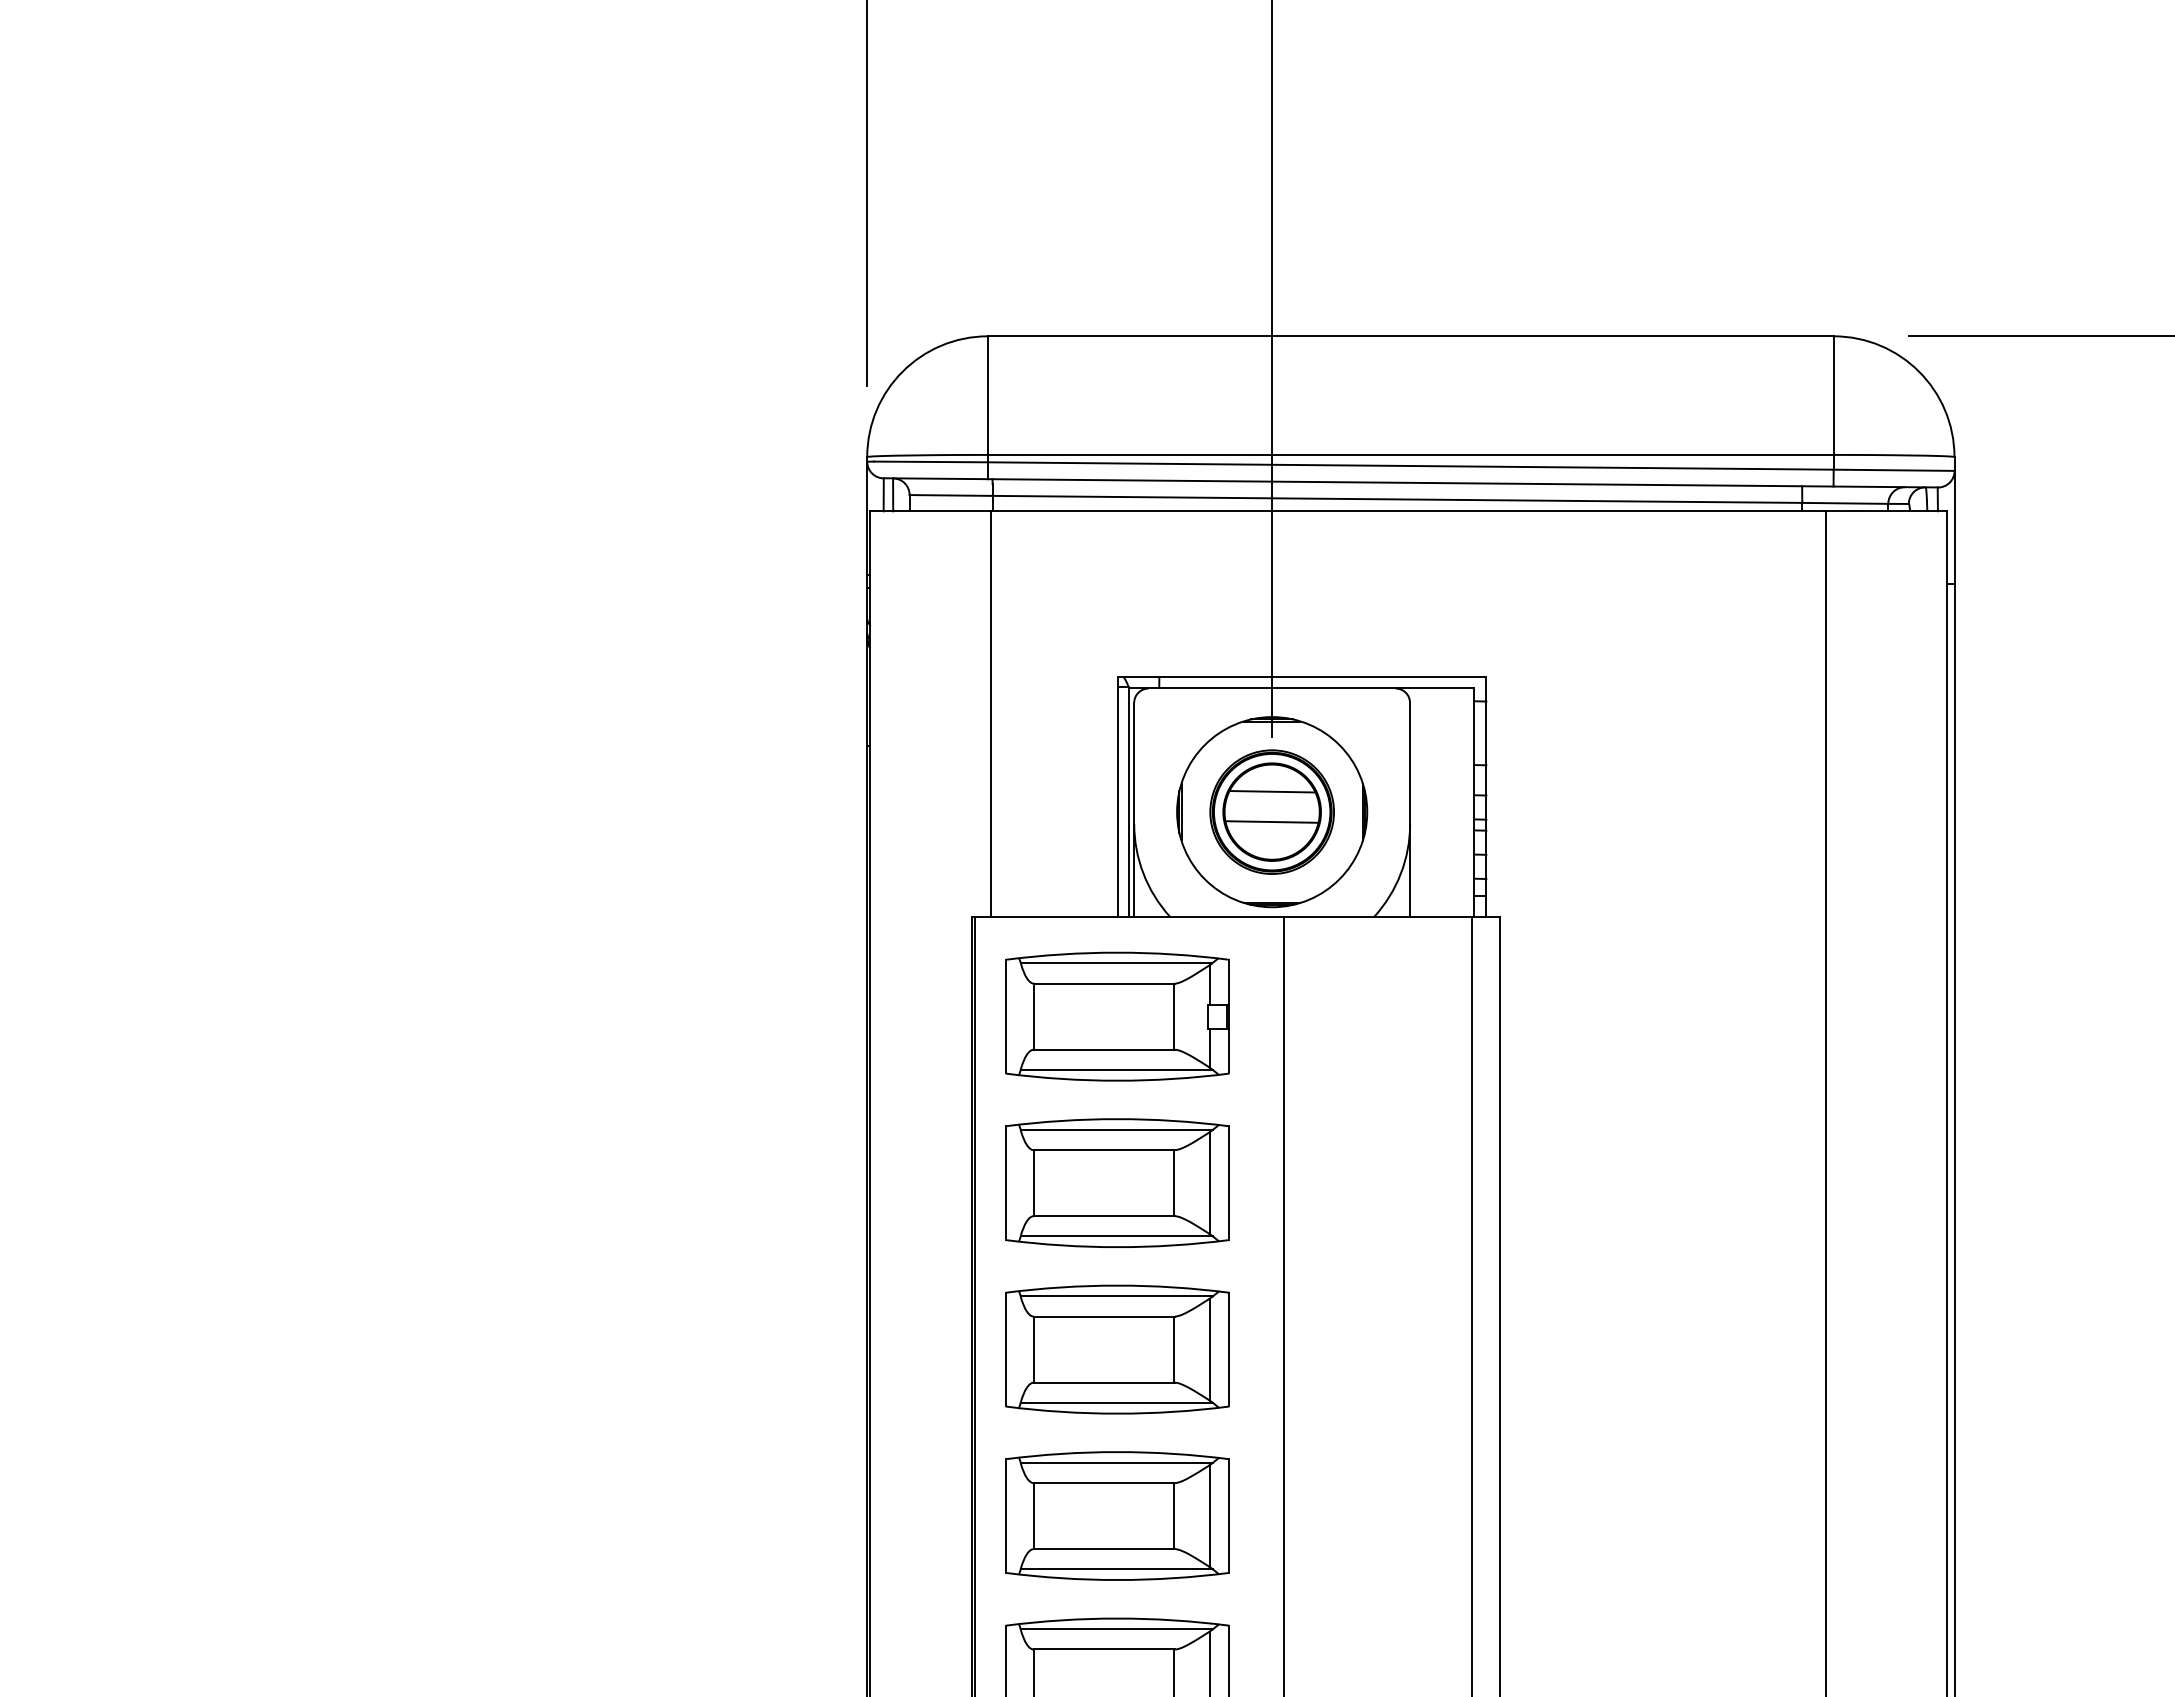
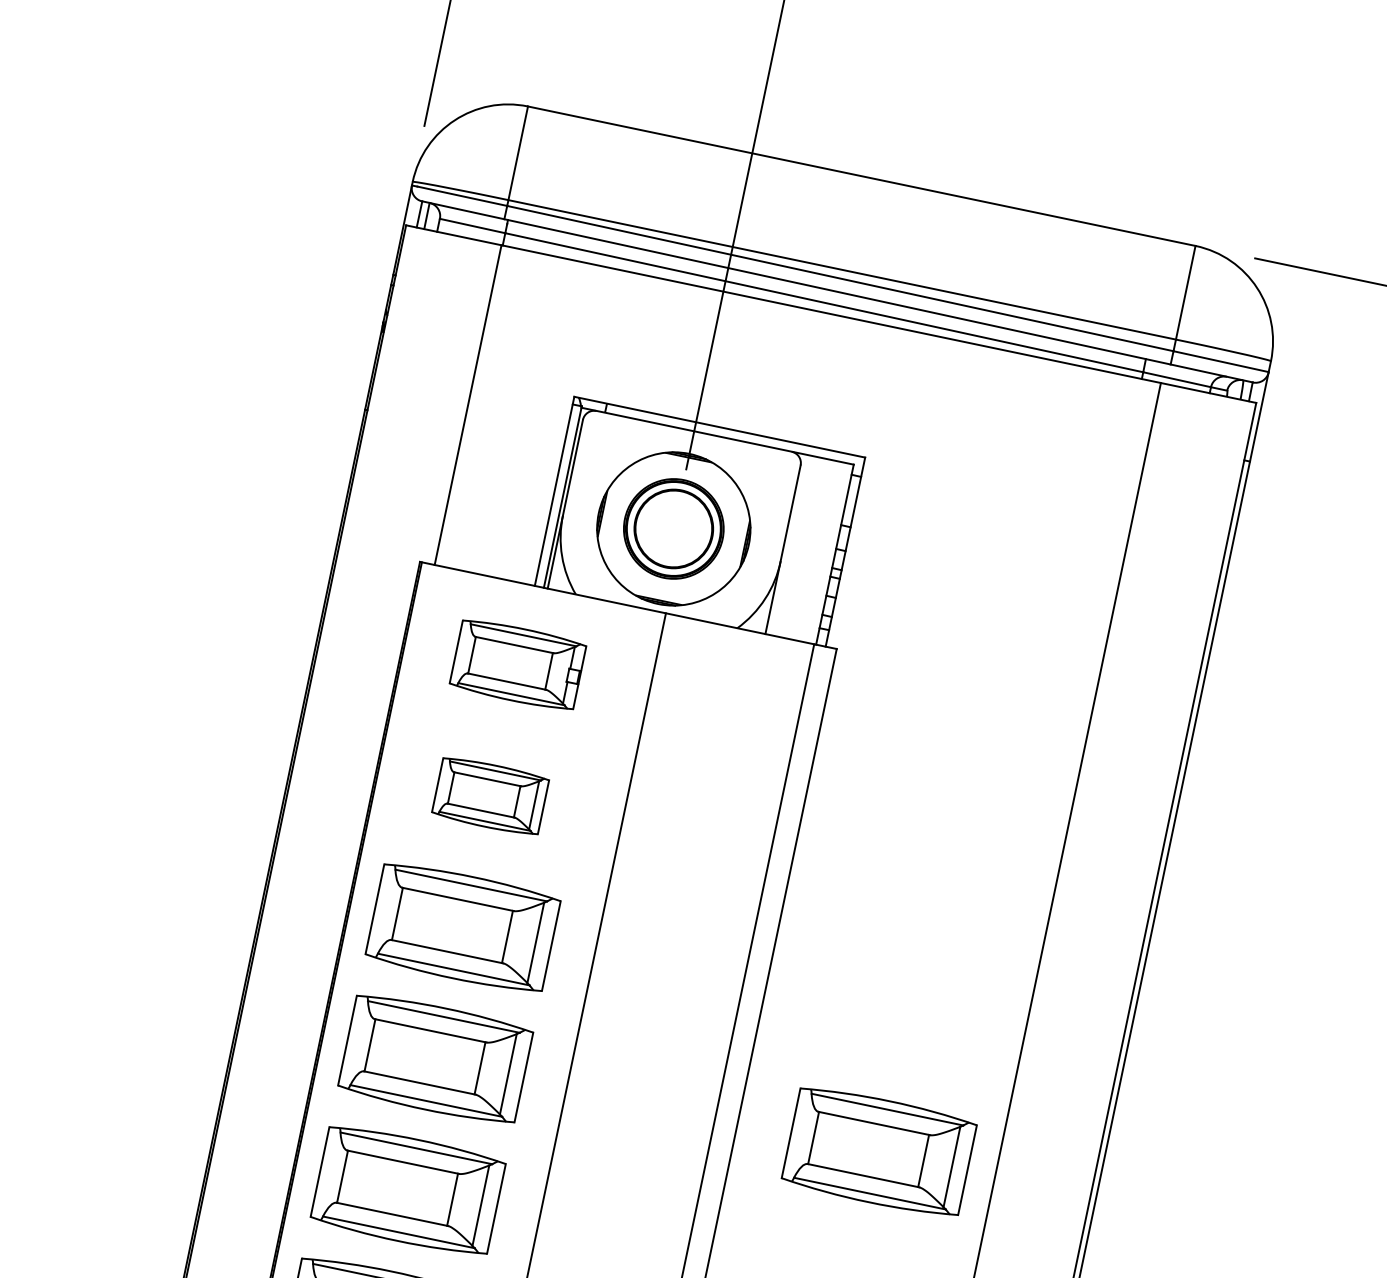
line: (1272, 791) -> (677, 512), removed
line: (1271, 821) -> (671, 536), removed
part: (1117, 1016) -> (518, 664), size x0.7
part: (1117, 1182) -> (490, 795), size x0.6
part: (1679, 1515) -> (879, 1151), added

